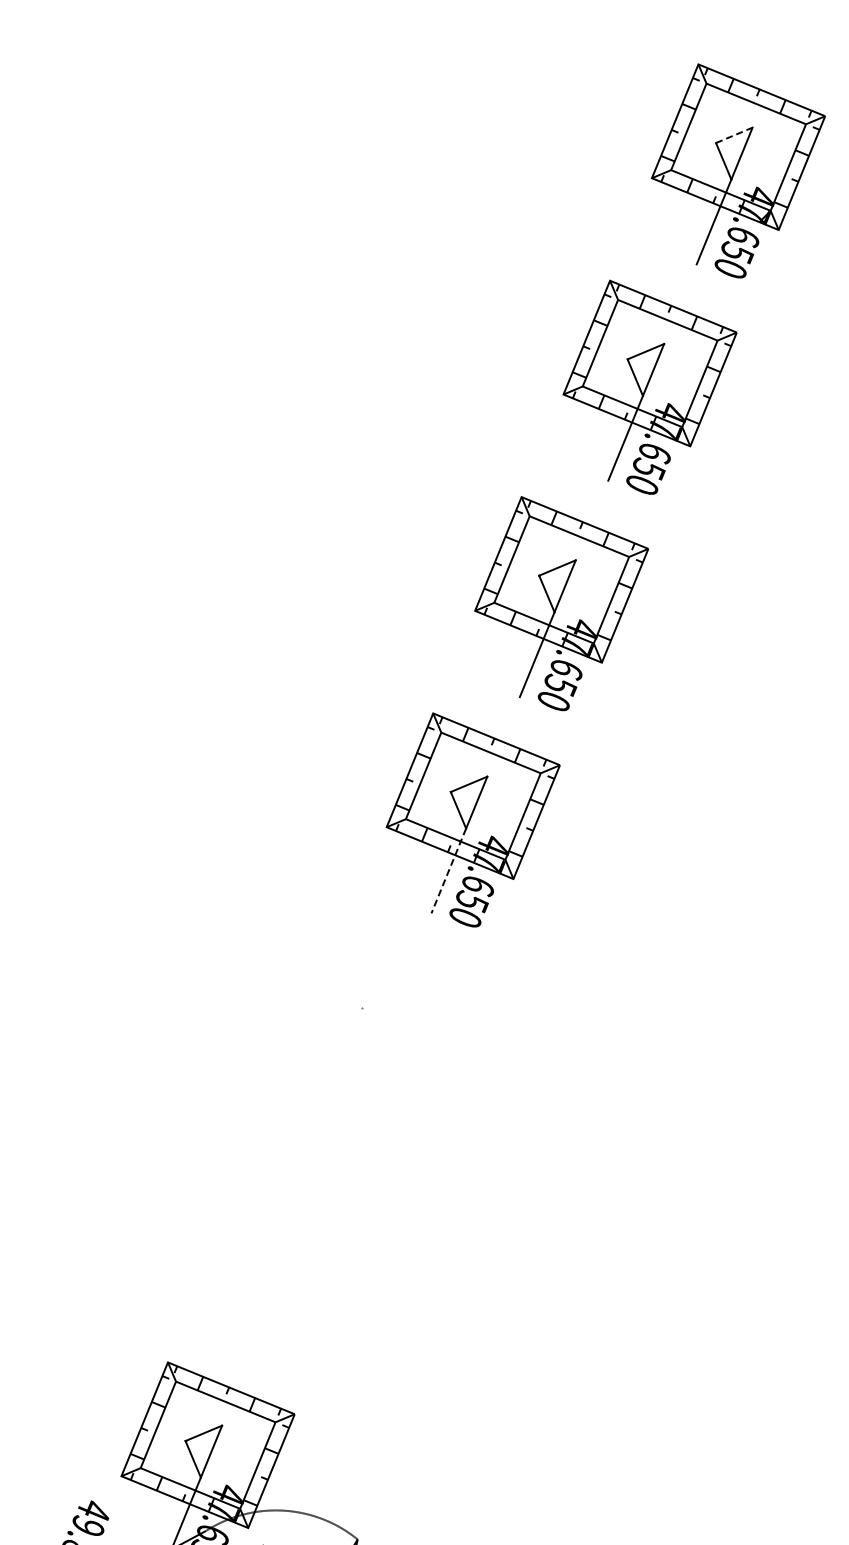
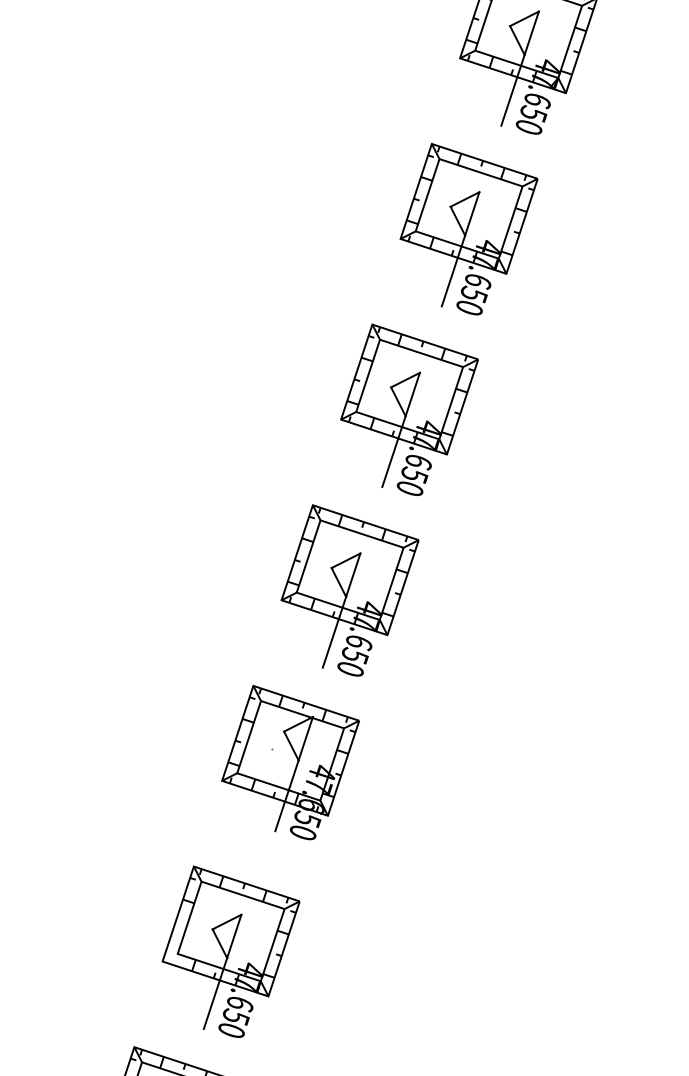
line: (734, 135) -> (524, 18), dashed -> solid
line: (448, 871) -> (334, 632), dashed -> solid
part: (384, 1025) -> (291, 761), added
part: (295, 1252) -> (231, 950), added

